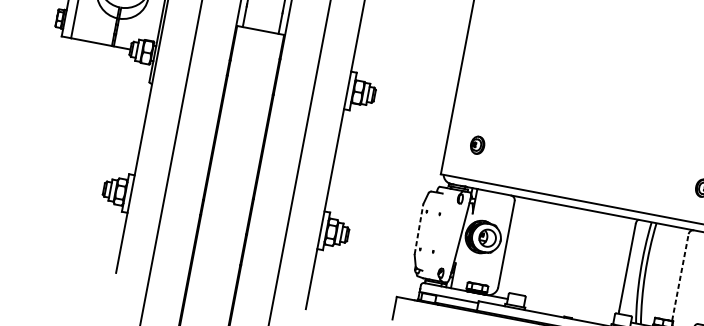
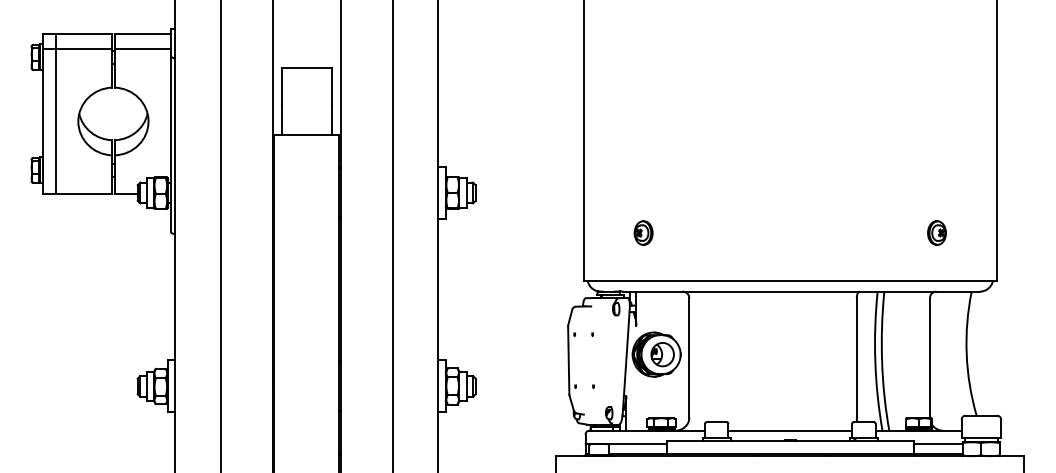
part: (477, 144) -> (643, 232), moved
line: (418, 228) -> (568, 359), dashed -> solid
line: (680, 277) -> (930, 357), dashed -> solid
line: (569, 310) -> (790, 430), added

